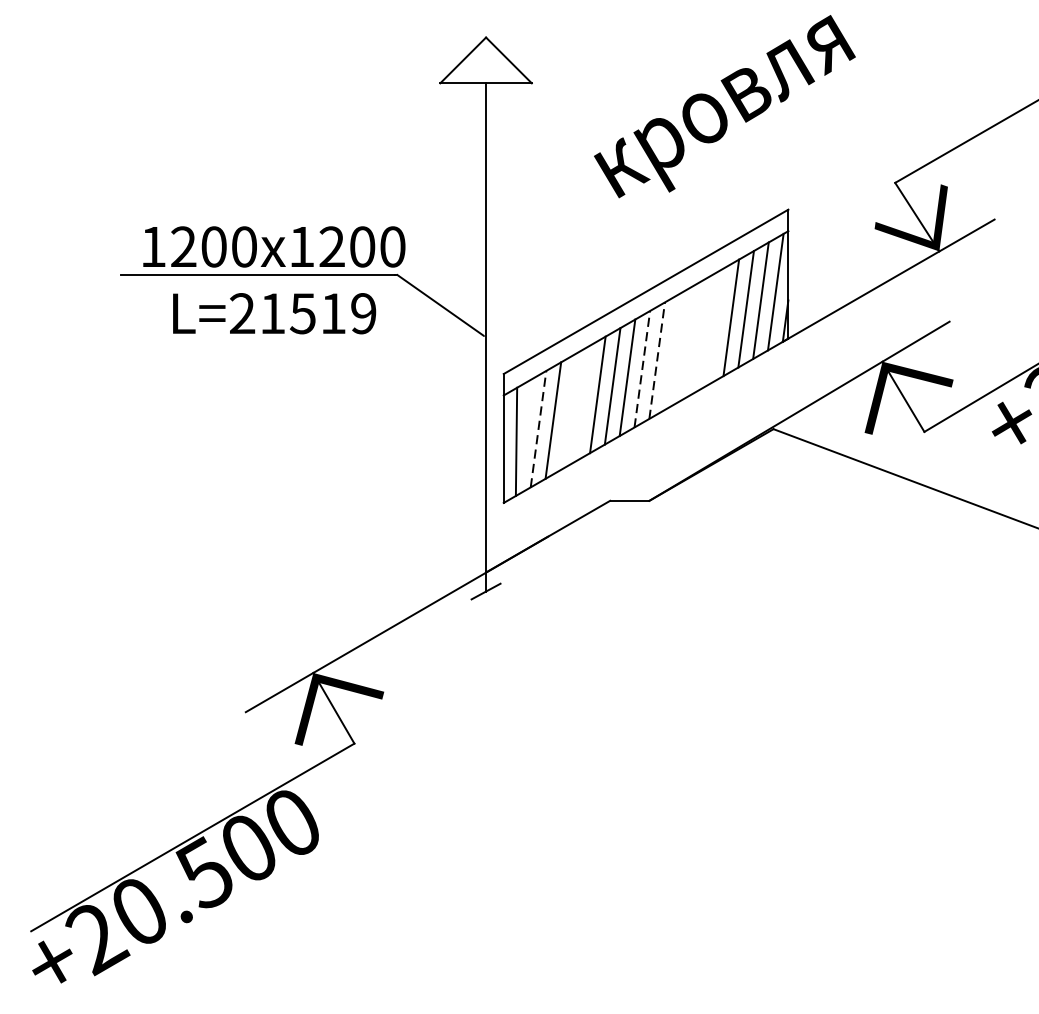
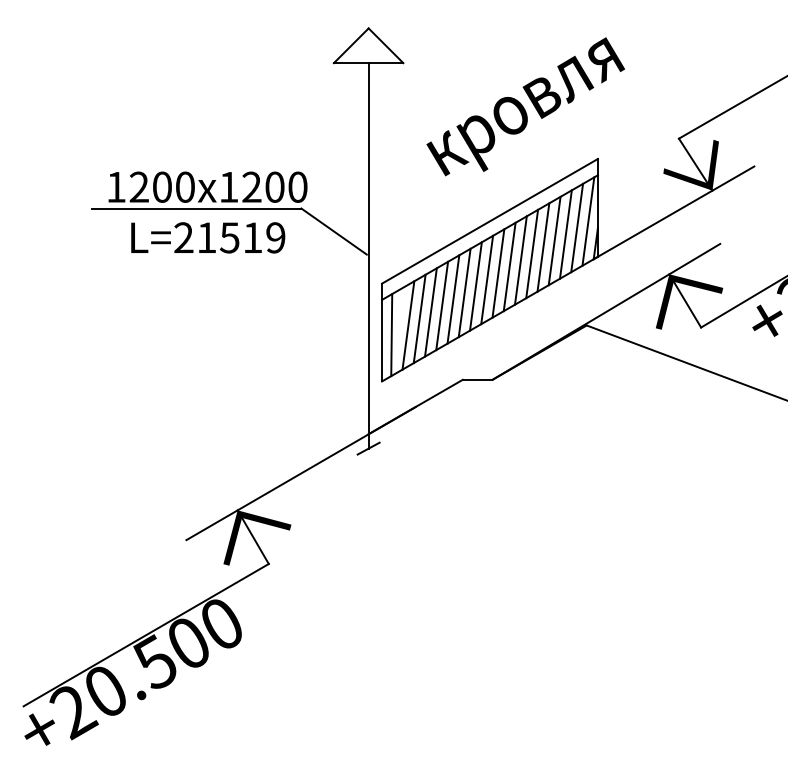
text: (724, 106) -> (525, 106), moved
line: (716, 326) -> (543, 247), added
line: (702, 334) -> (532, 253), added
line: (686, 343) -> (520, 260), added
line: (671, 351) -> (509, 266), added
line: (657, 360) -> (498, 273), dashed -> solid
line: (642, 369) -> (487, 280), dashed -> solid
line: (583, 402) -> (442, 305), added
line: (567, 412) -> (430, 312), added
line: (538, 429) -> (408, 325), dashed -> solid

